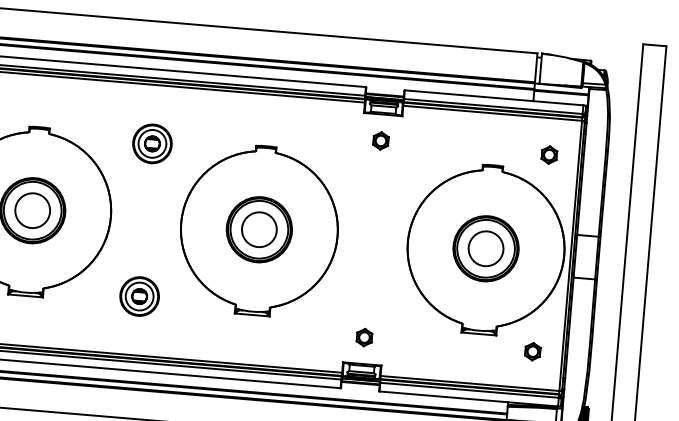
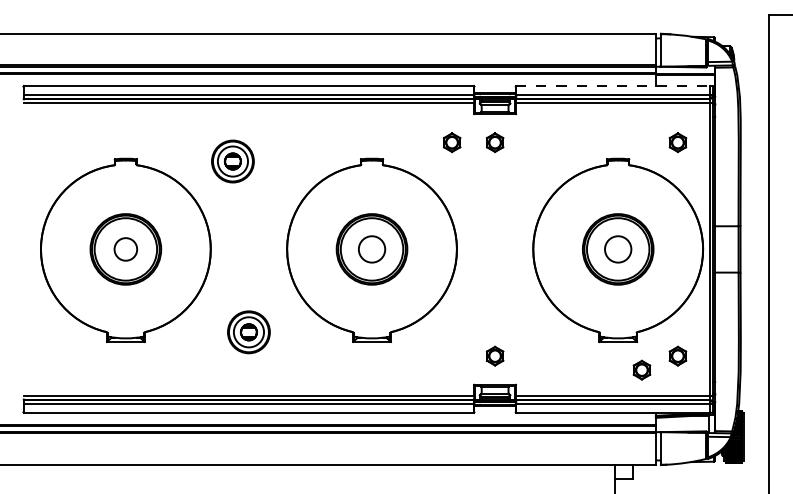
line: (494, 97) -> (613, 85), solid -> dashed
part: (341, 137) -> (452, 142), added
part: (152, 143) -> (232, 161), moved
circle: (32, 210) -> (125, 249), size x0.6
circle: (258, 229) -> (371, 249), size x0.7
circle: (486, 248) -> (618, 249), size x0.7
part: (498, 361) -> (641, 369), added

